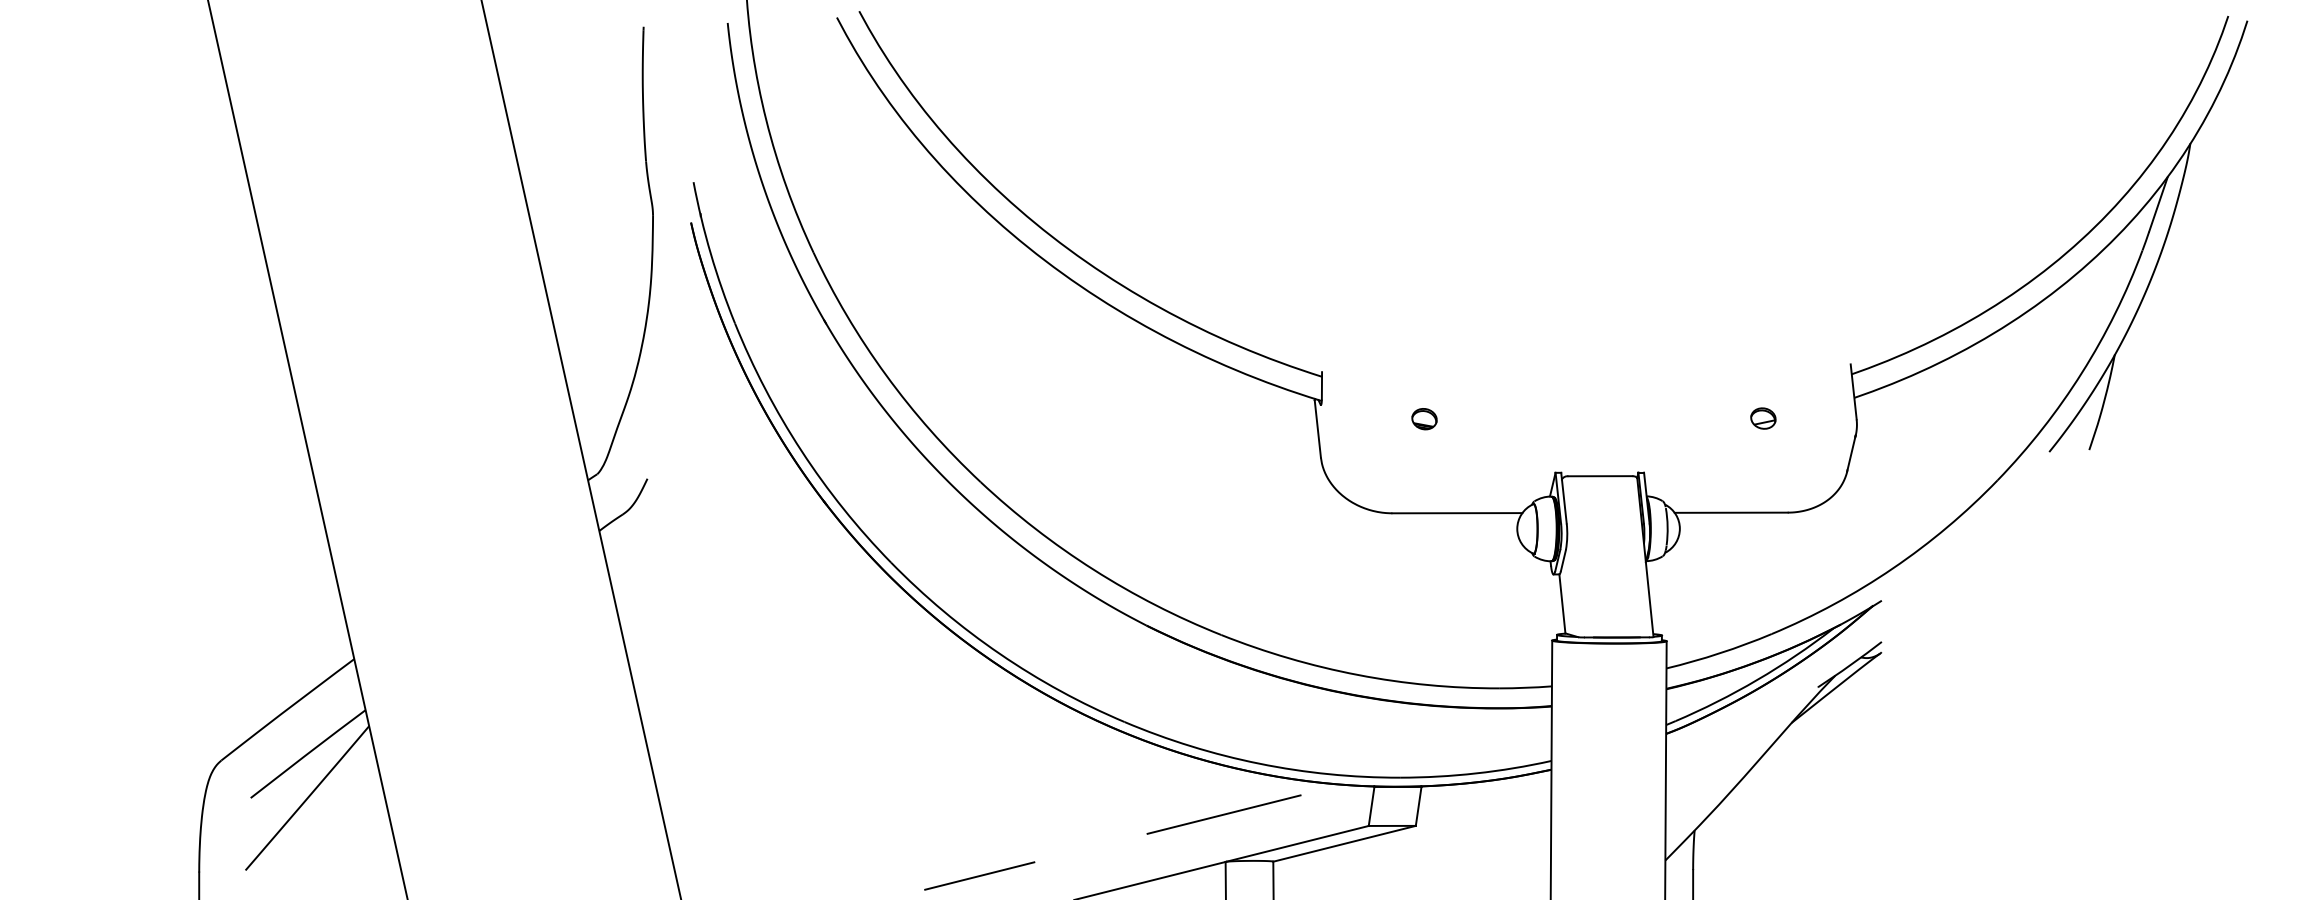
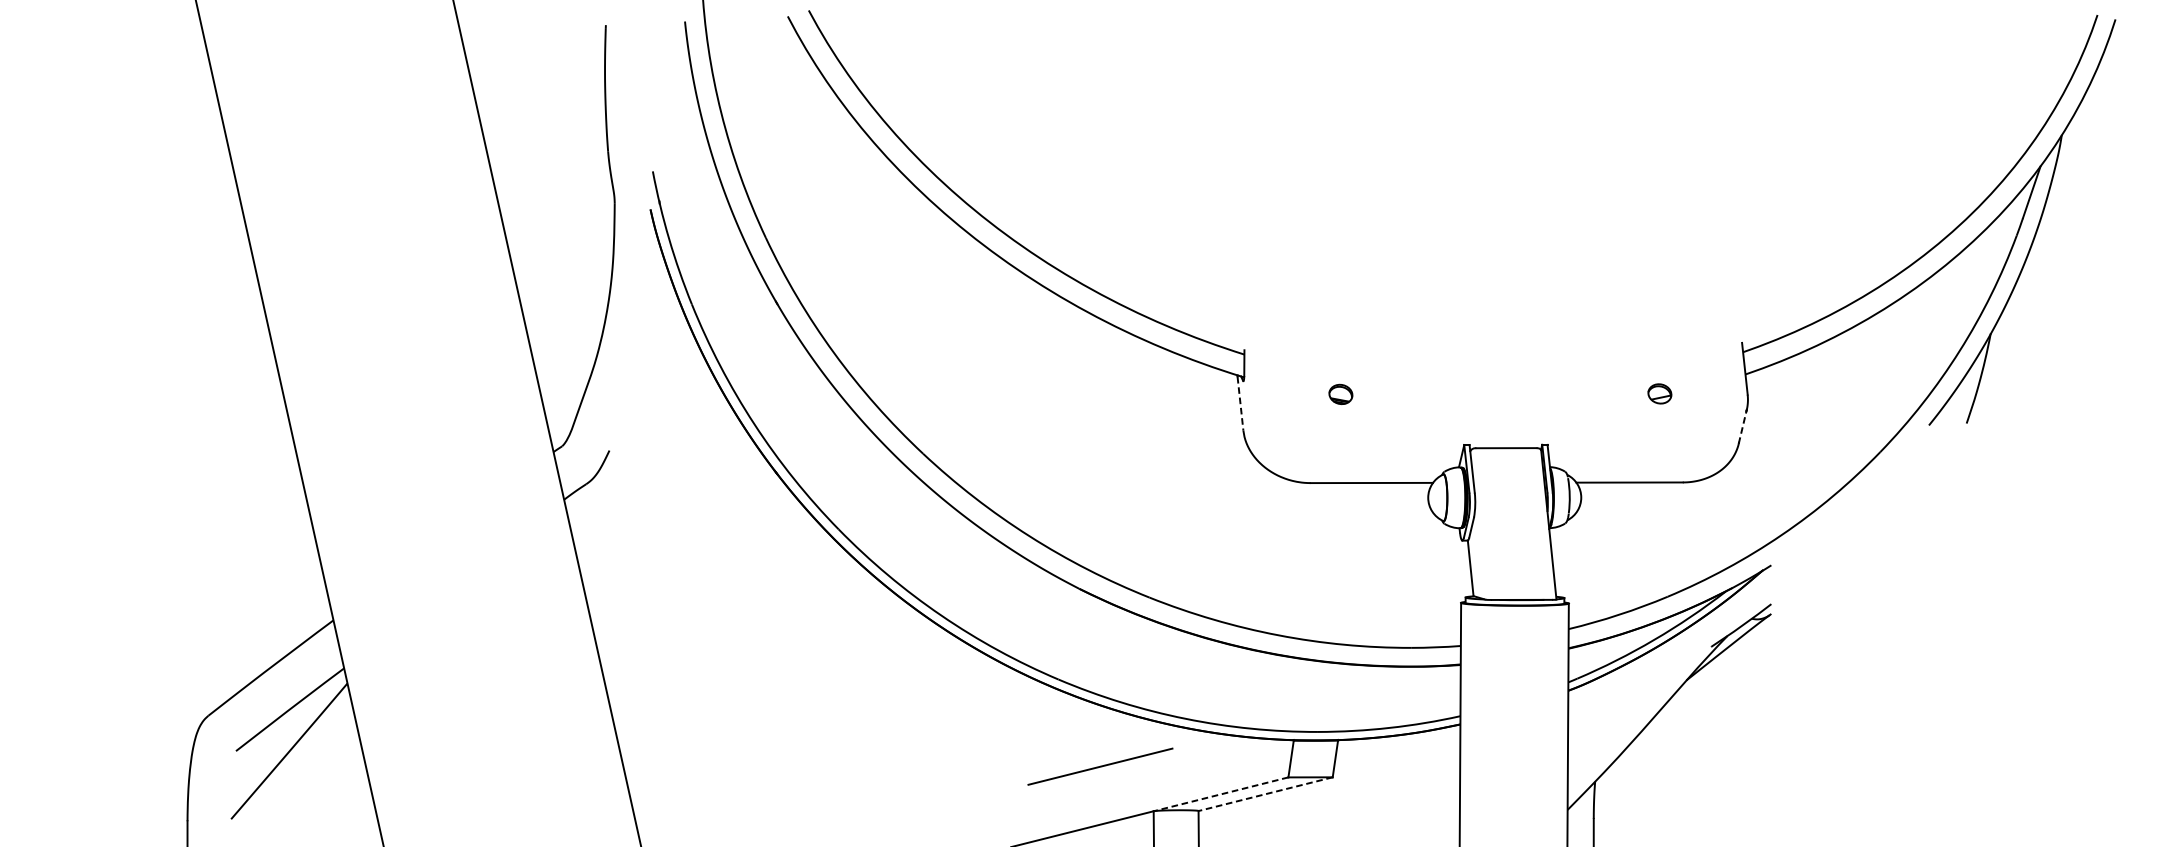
line: (1317, 429) -> (1240, 404), solid -> dashed
line: (1851, 453) -> (1742, 426), solid -> dashed
line: (1223, 814) -> (1099, 766), moved
line: (1297, 843) -> (1221, 793), solid -> dashed
line: (1344, 843) -> (1265, 793), solid -> dashed
line: (979, 875) -> (922, 824), removed

